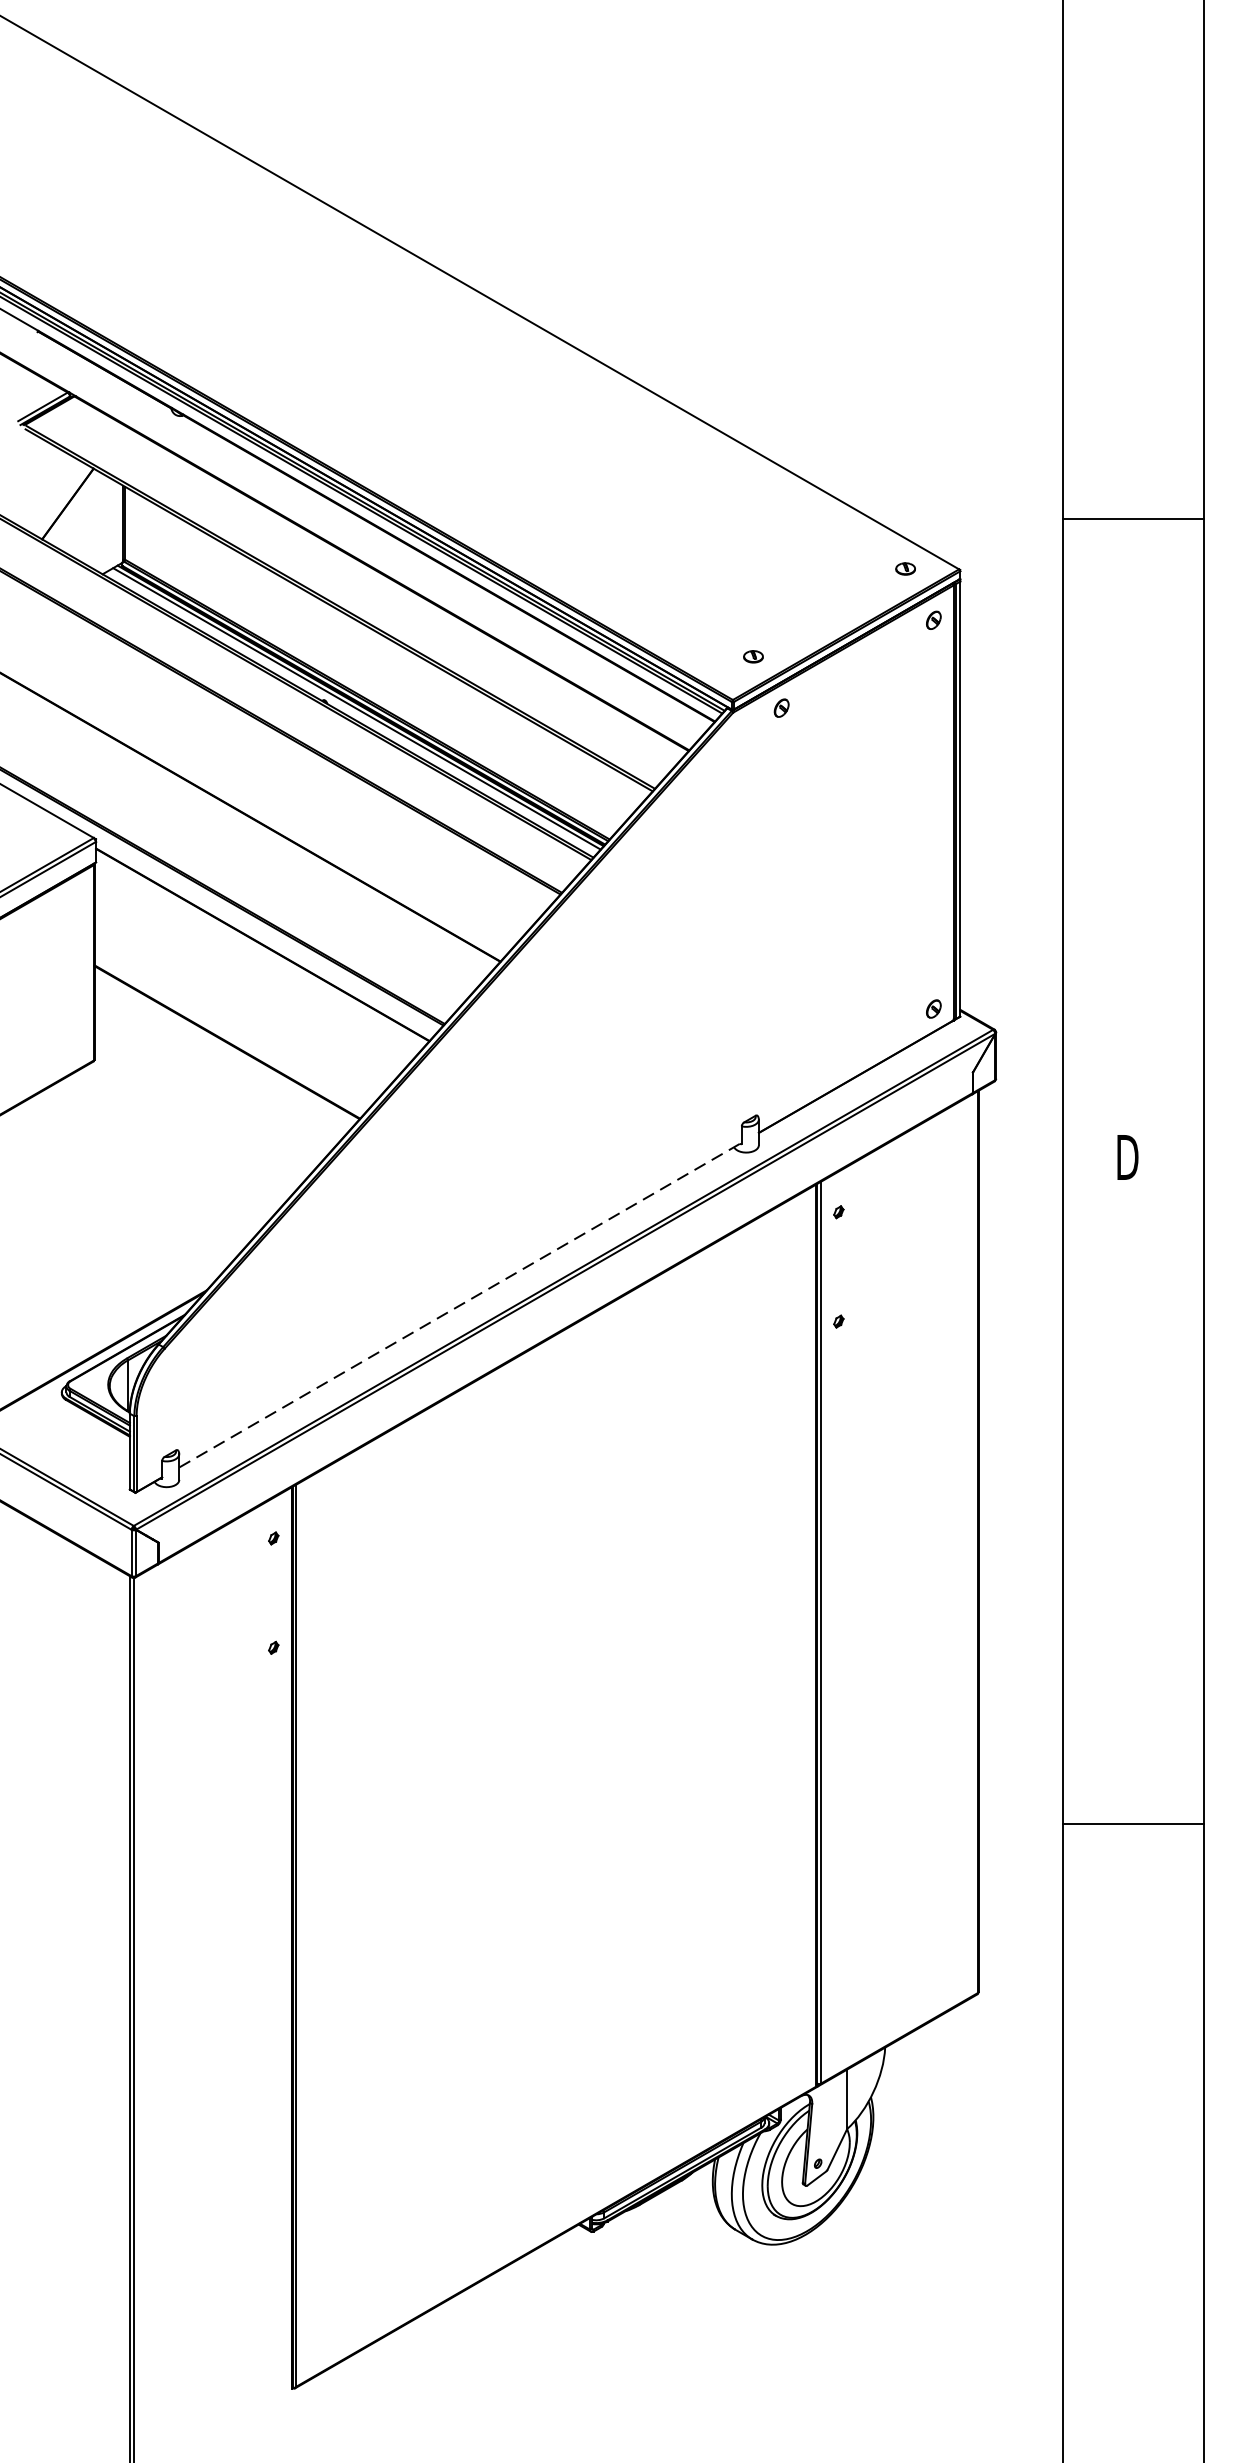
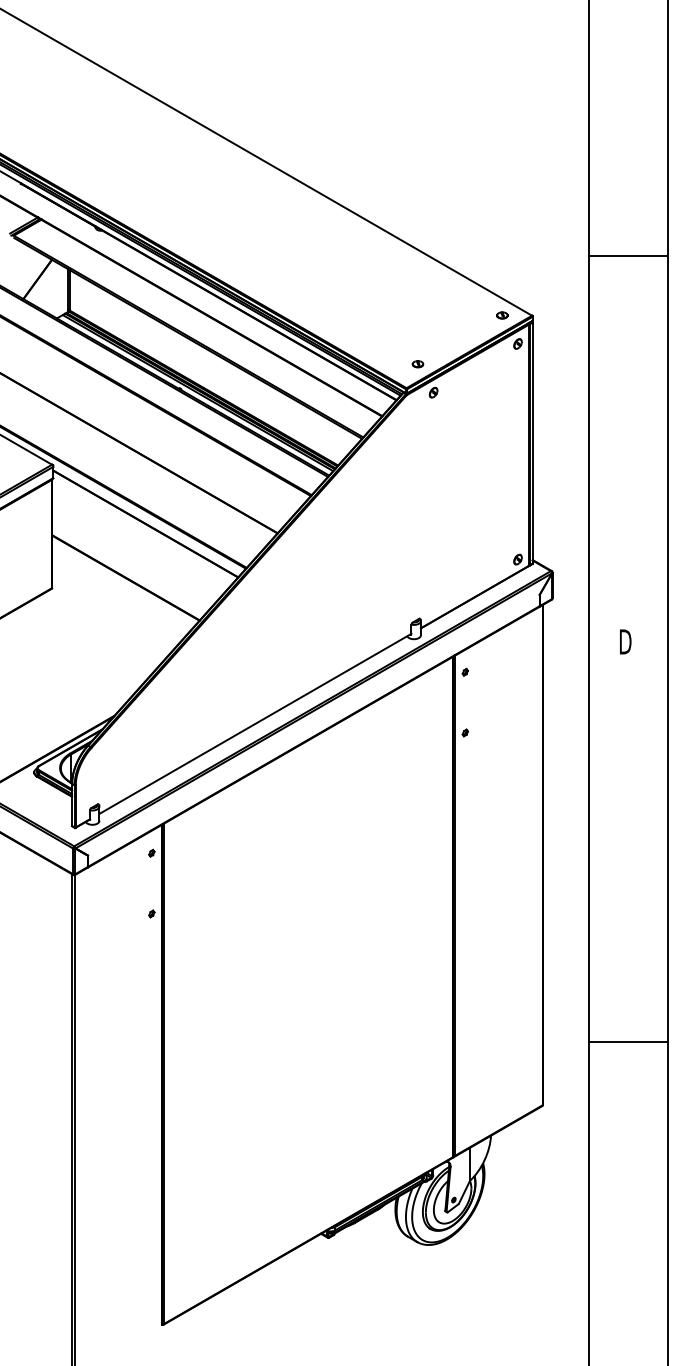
line: (1132, 518) -> (628, 255), moved
line: (460, 1304) -> (255, 723), dashed -> solid
line: (1132, 1823) -> (628, 1042), moved

